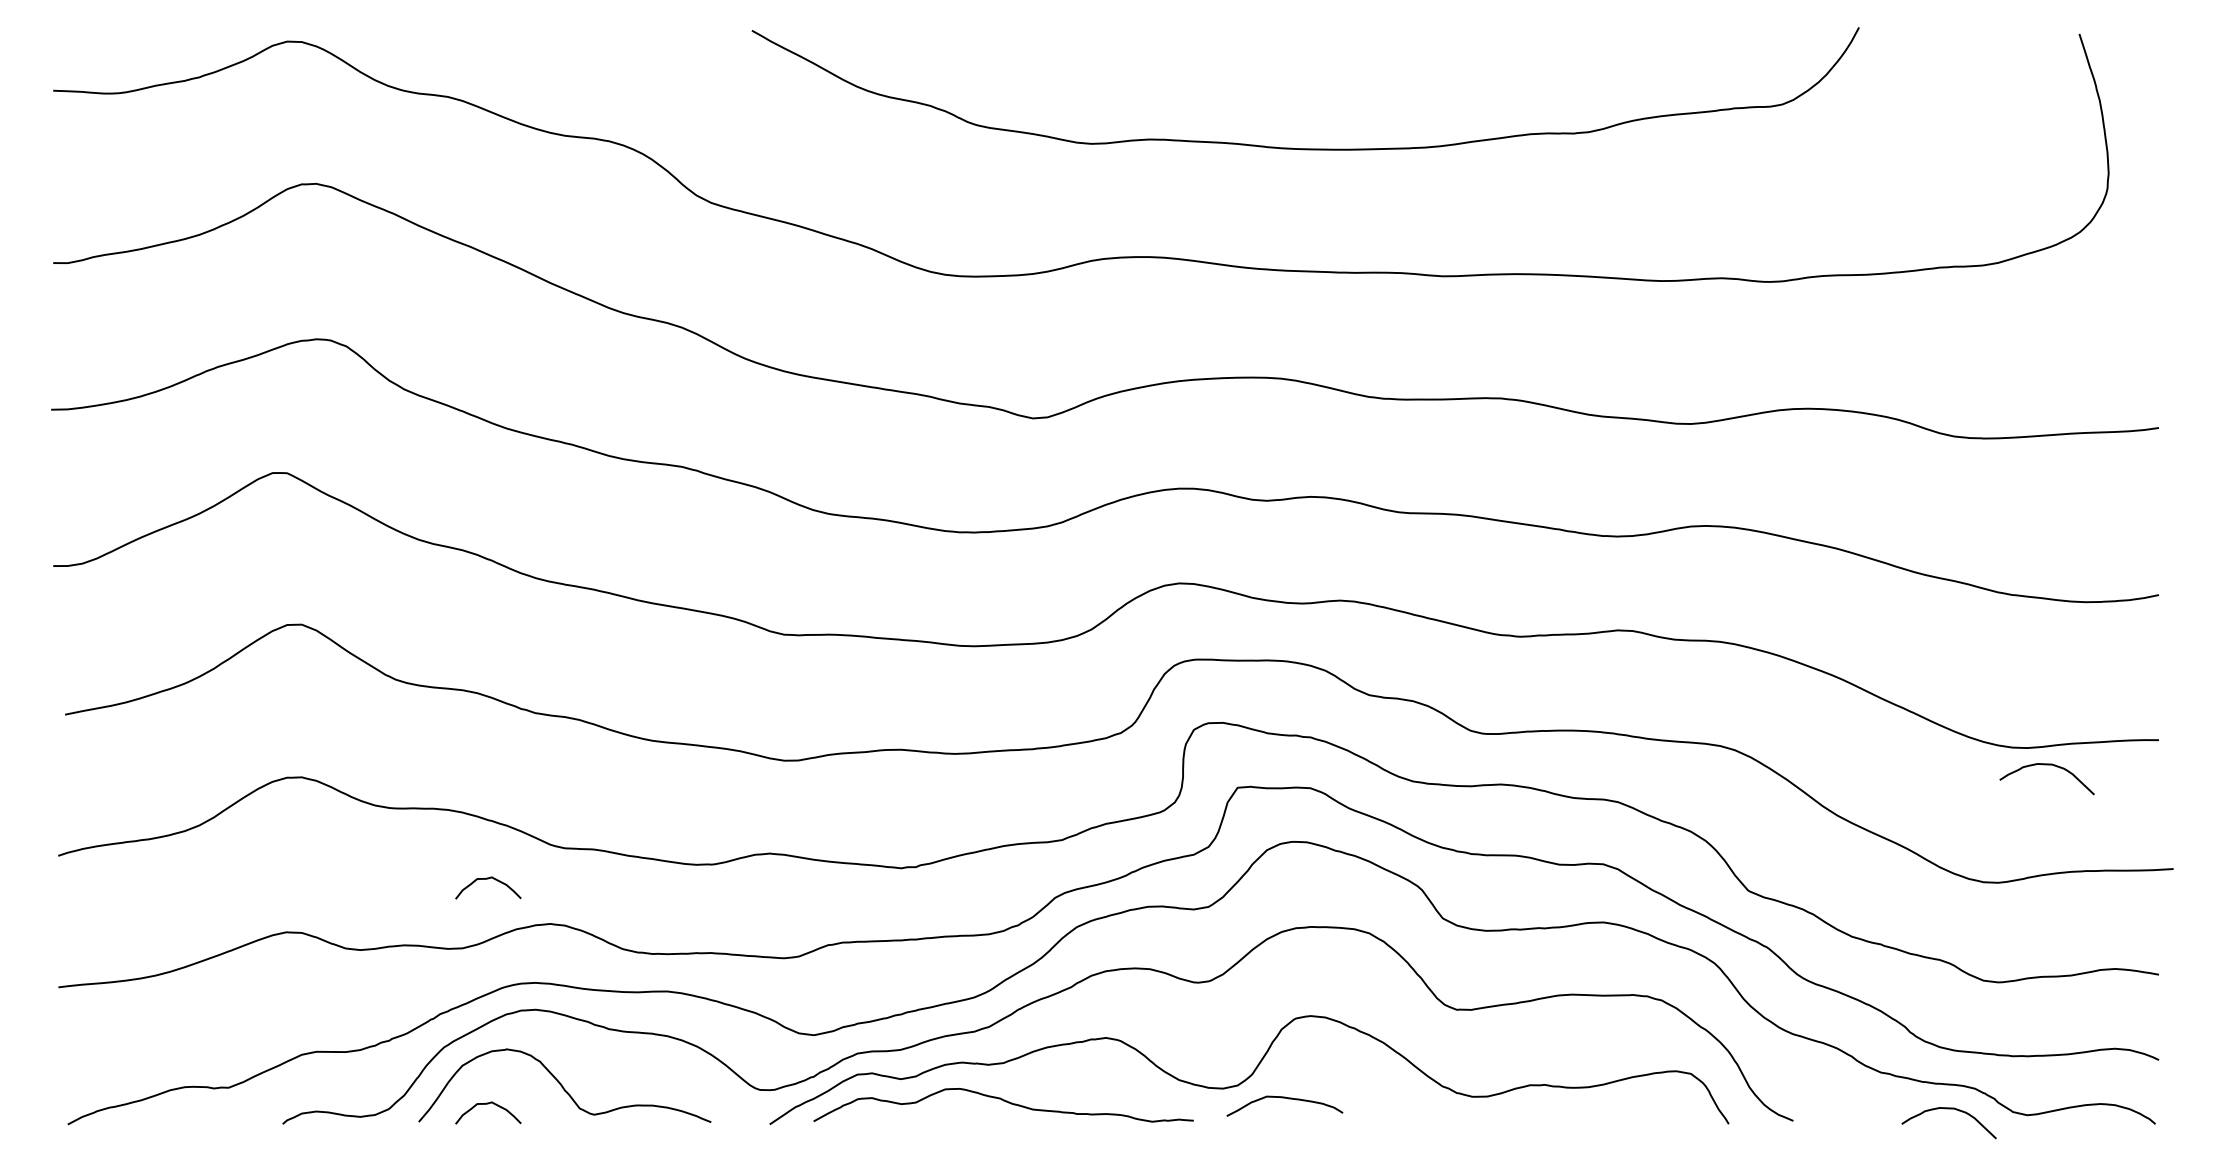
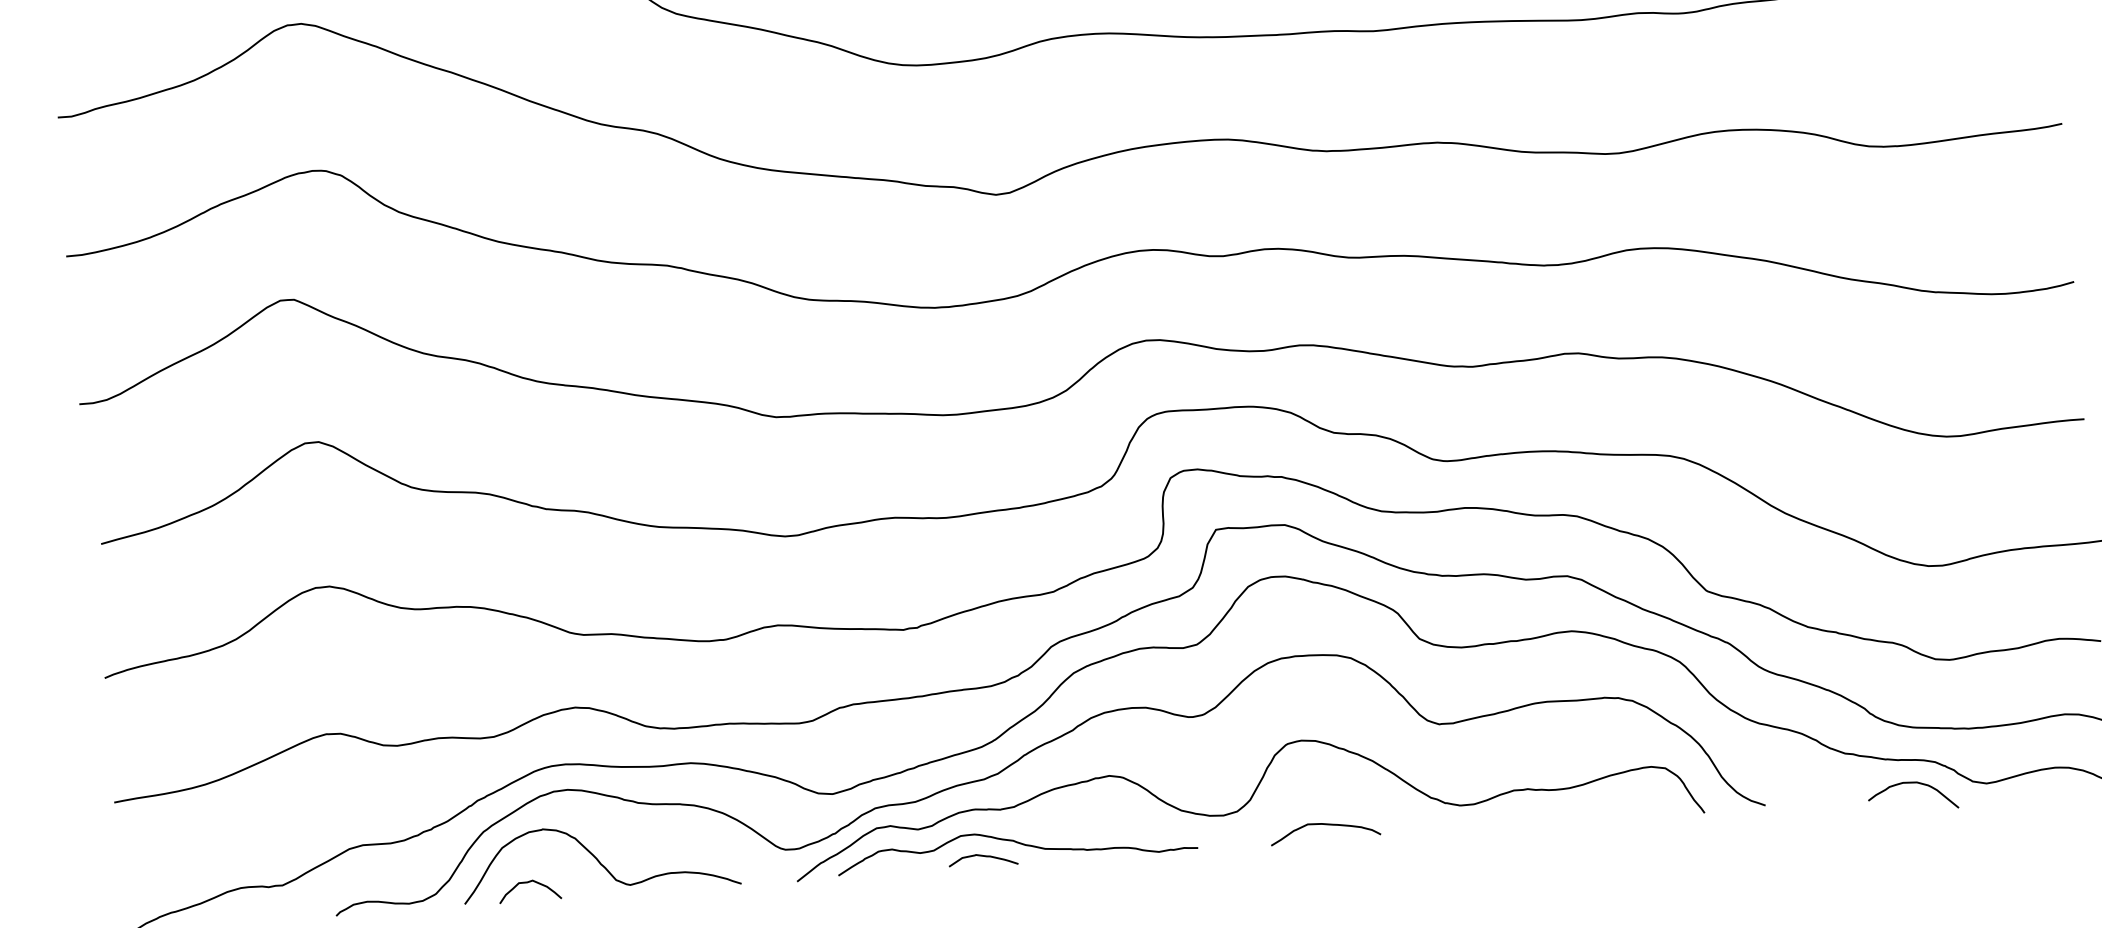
curve: (2046, 765) -> (1979, 451), removed
curve: (488, 879) -> (513, 669), removed
curve: (1284, 1098) -> (1324, 824), moved
curve: (968, 1113) -> (984, 857), added

